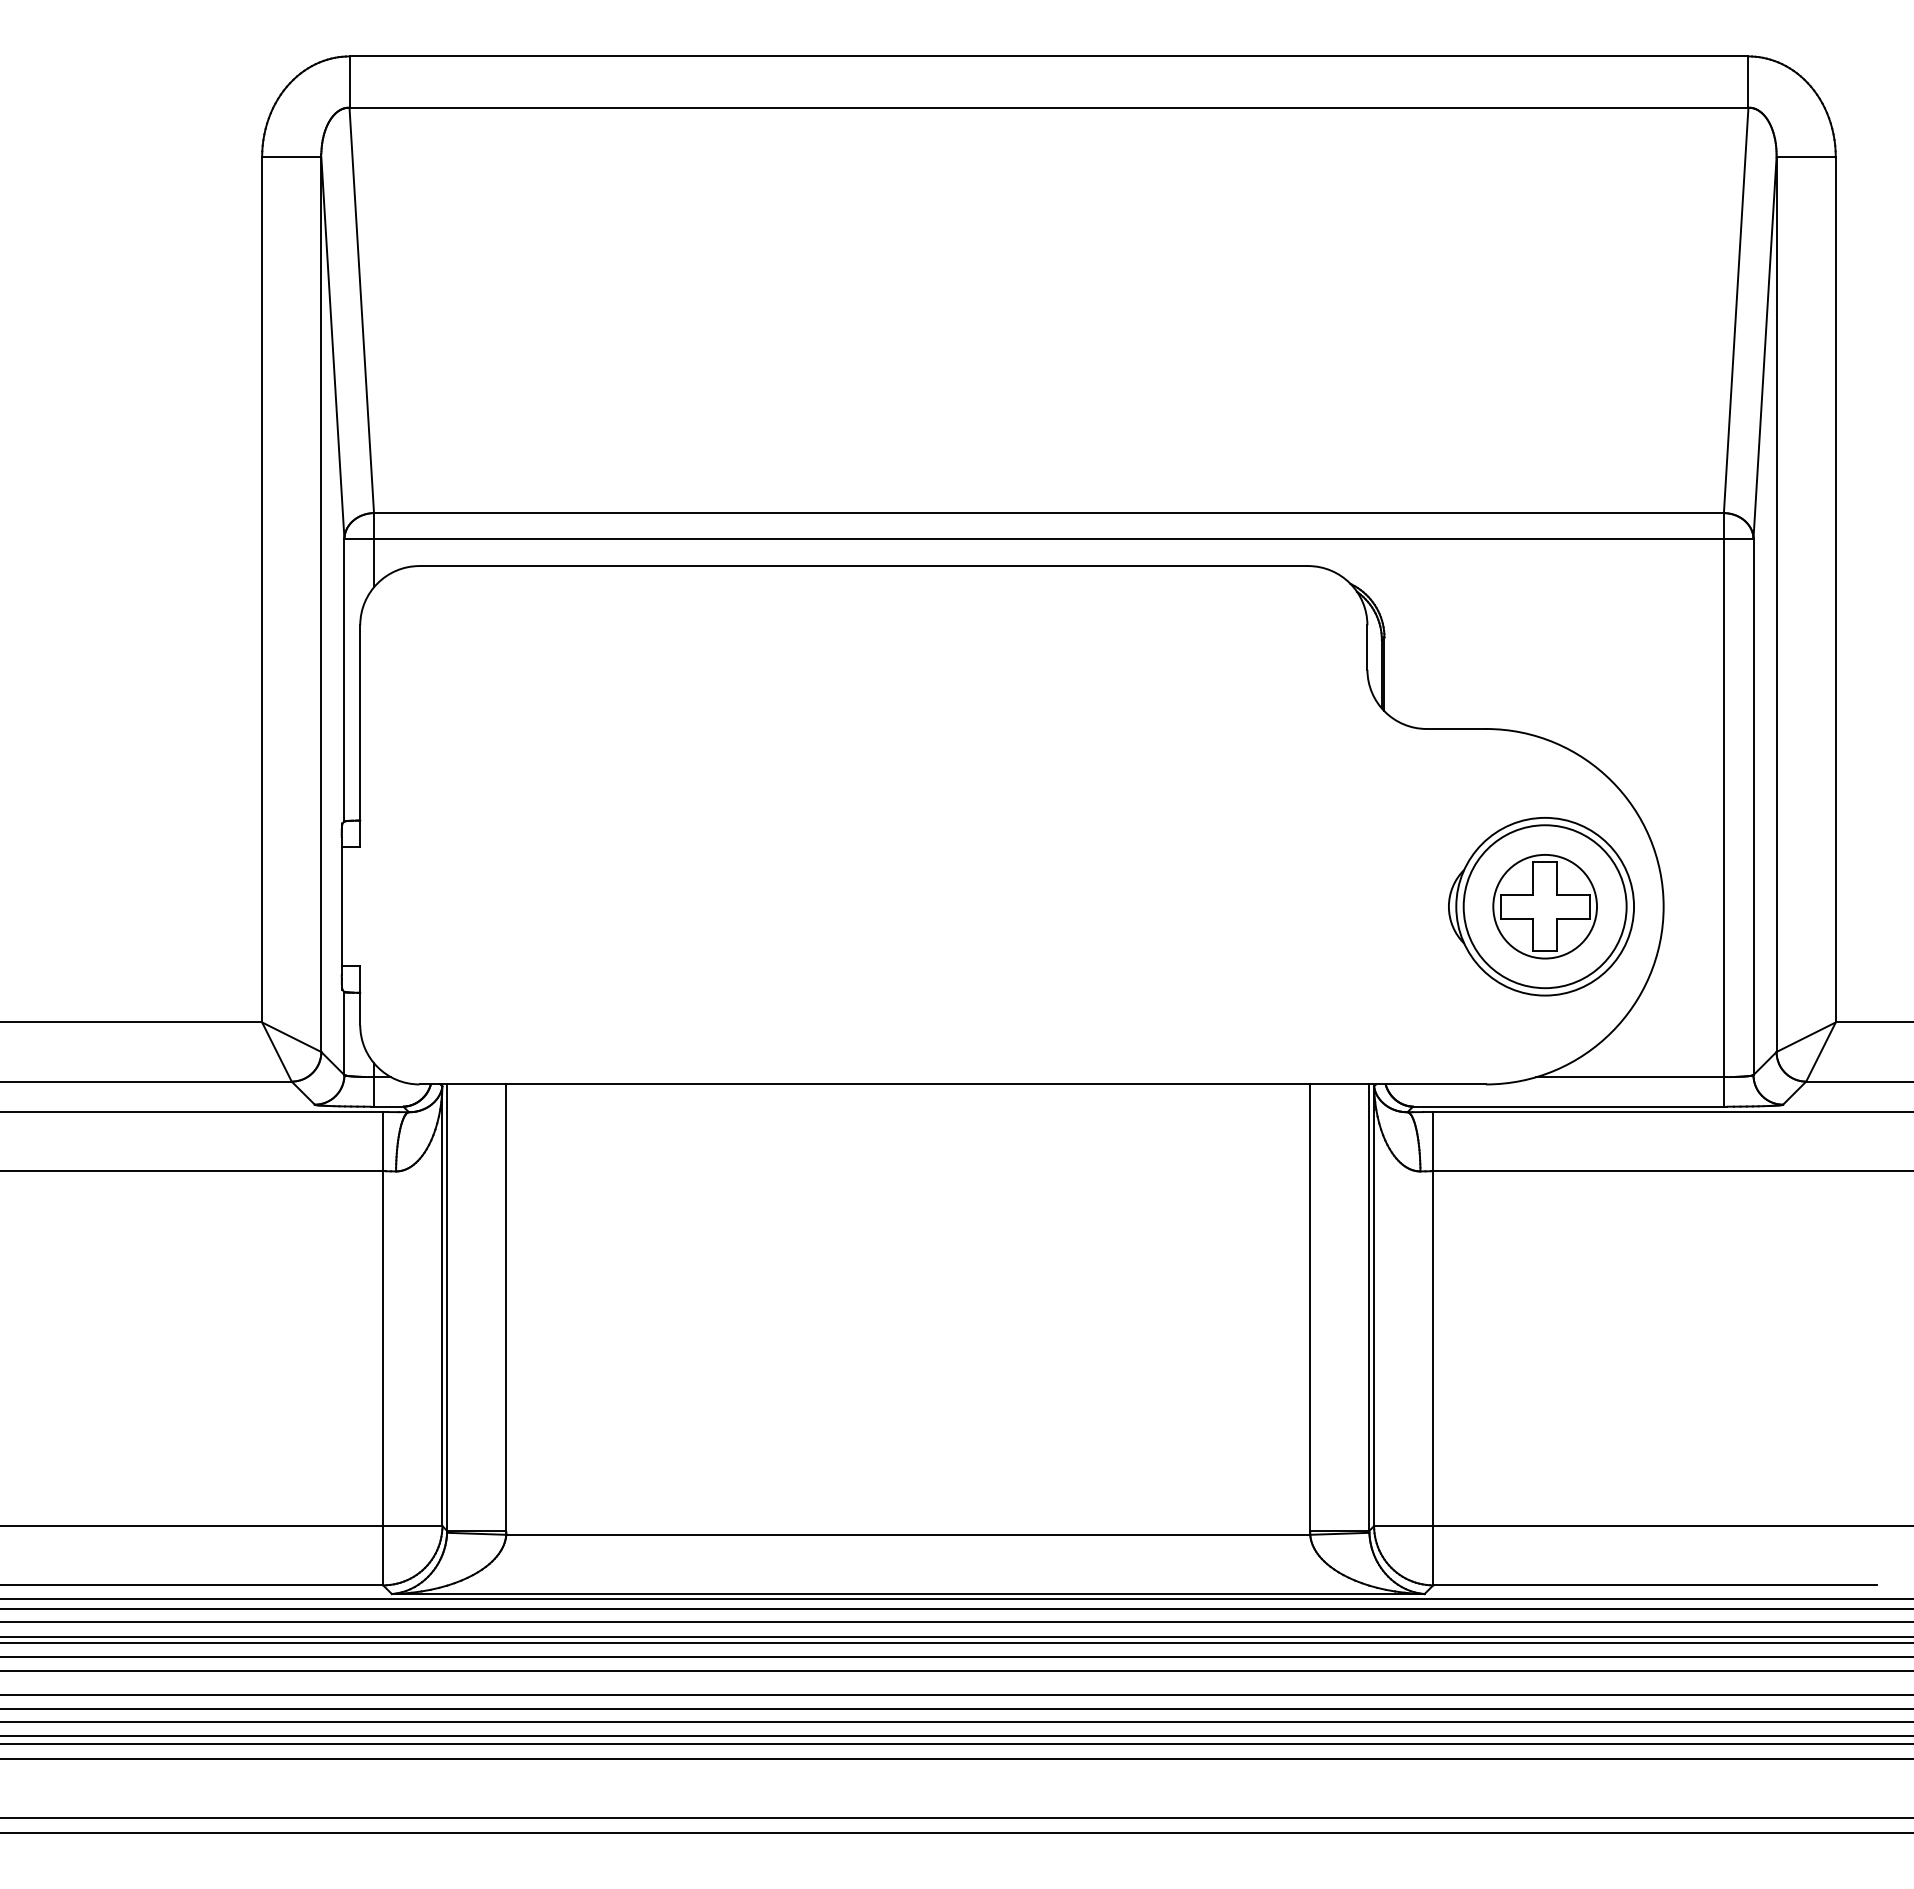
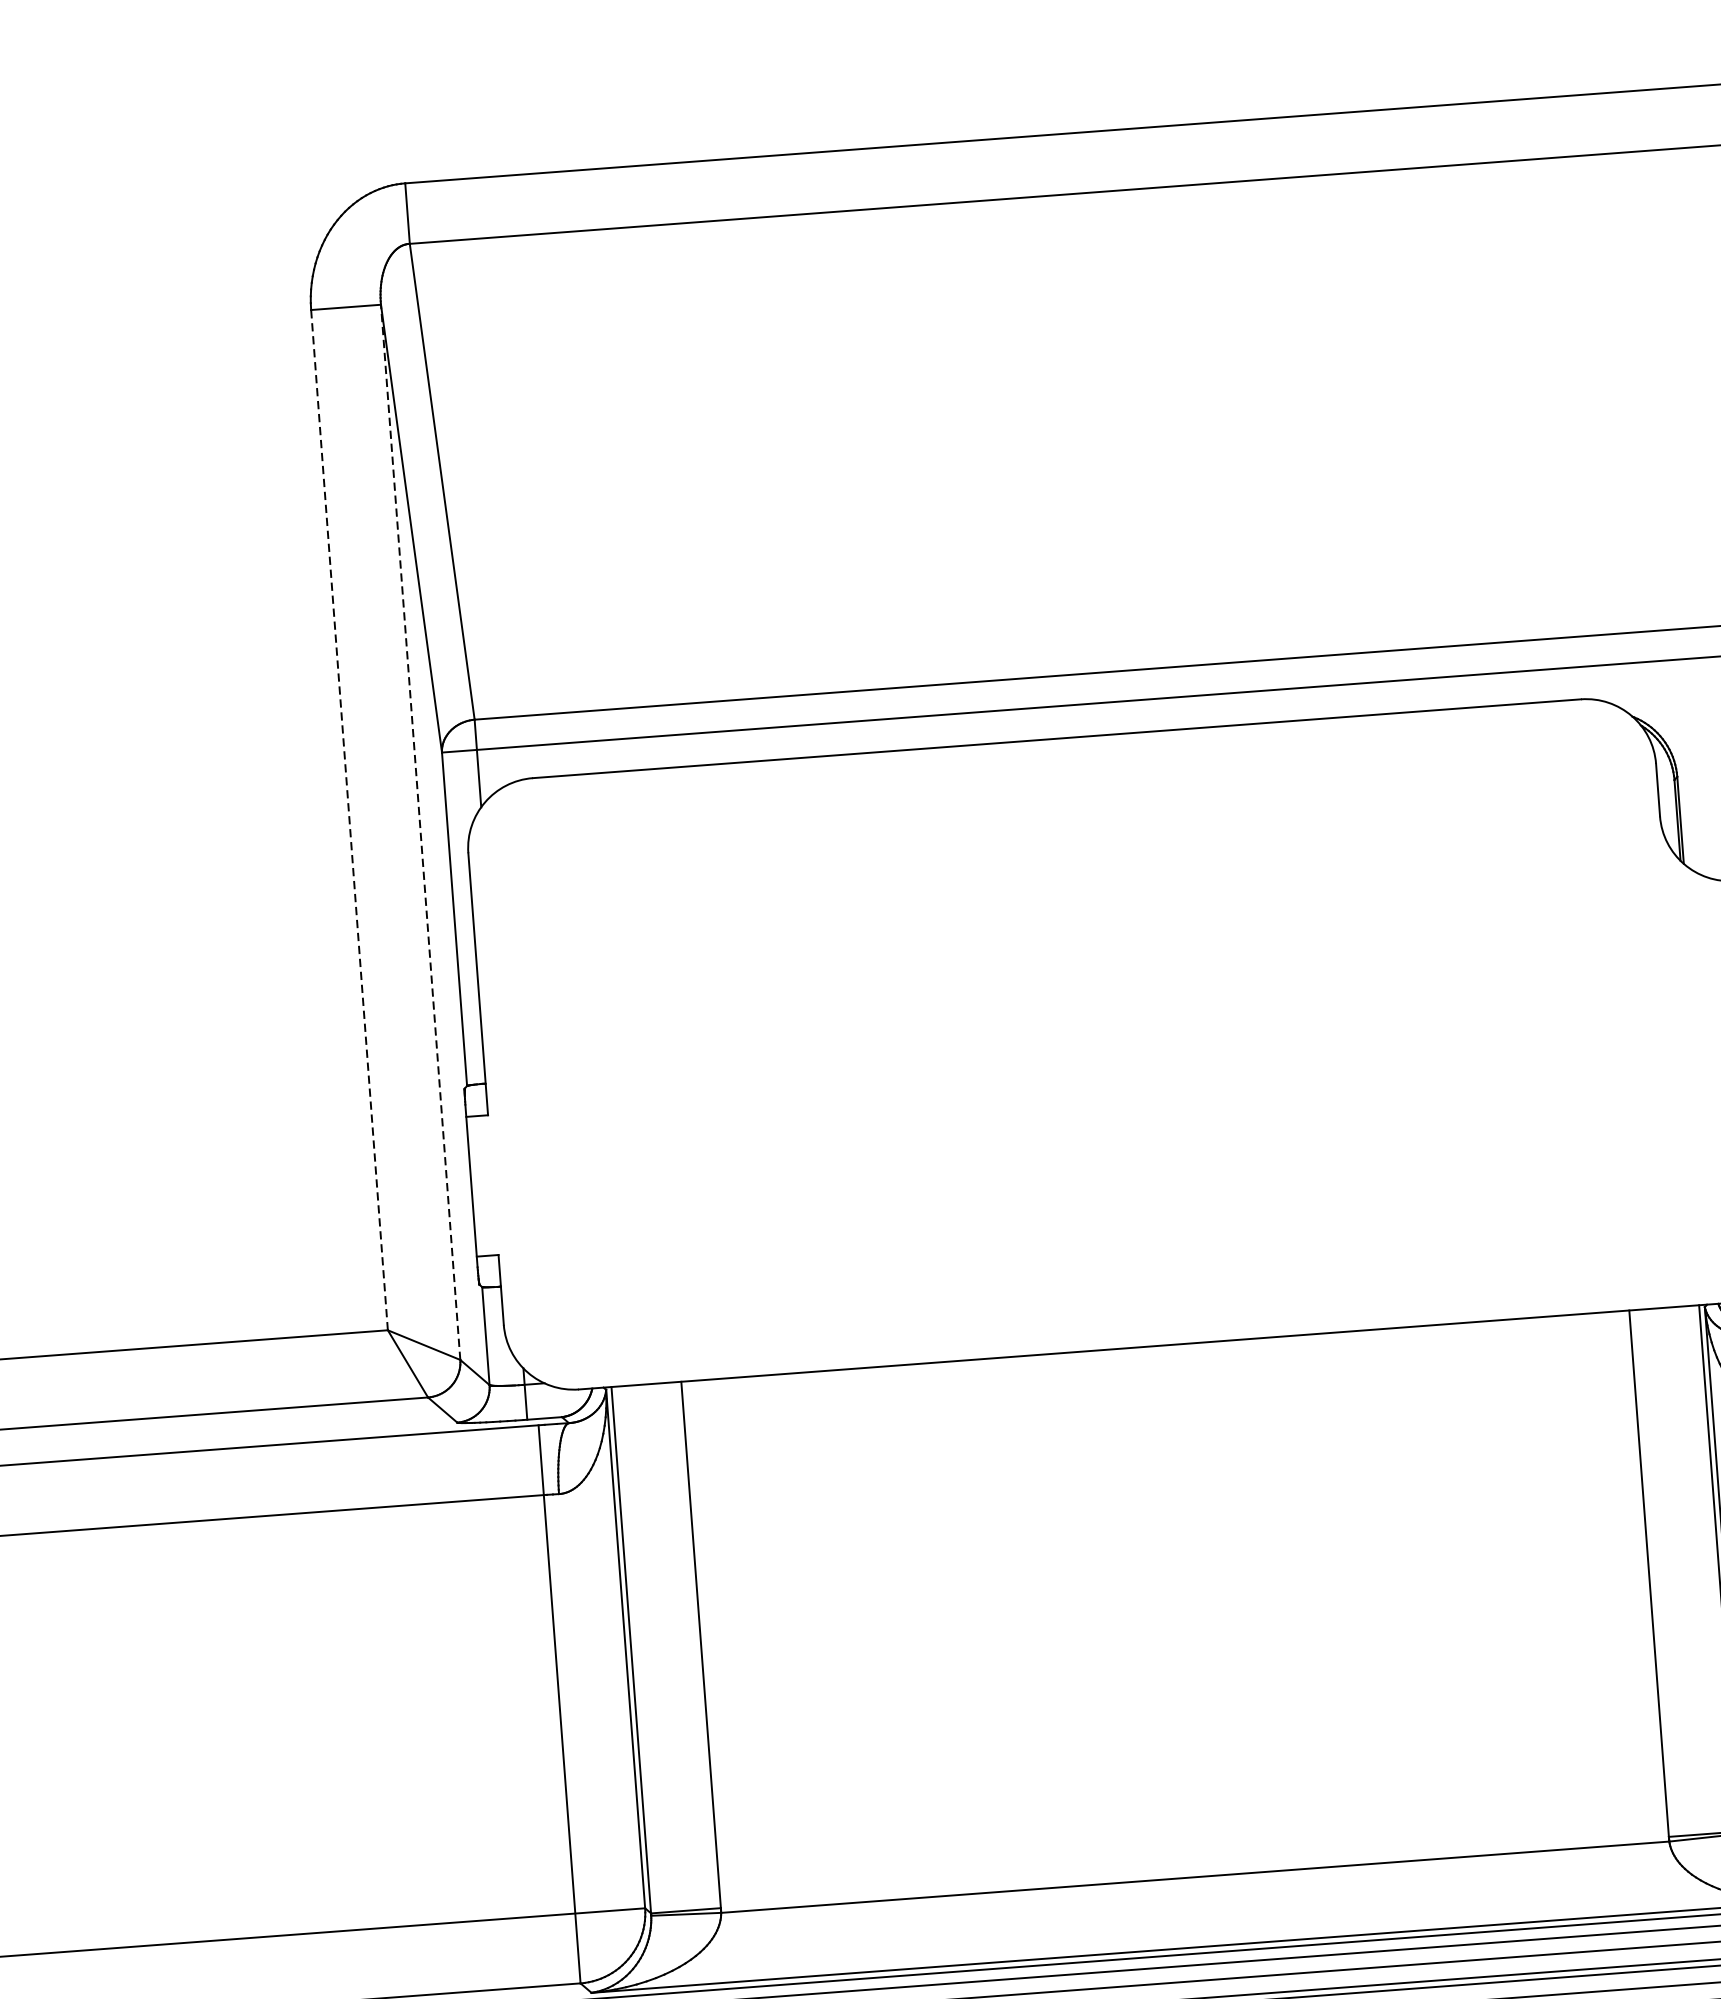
line: (262, 589) -> (349, 819), solid -> dashed
line: (321, 604) -> (420, 832), solid -> dashed

